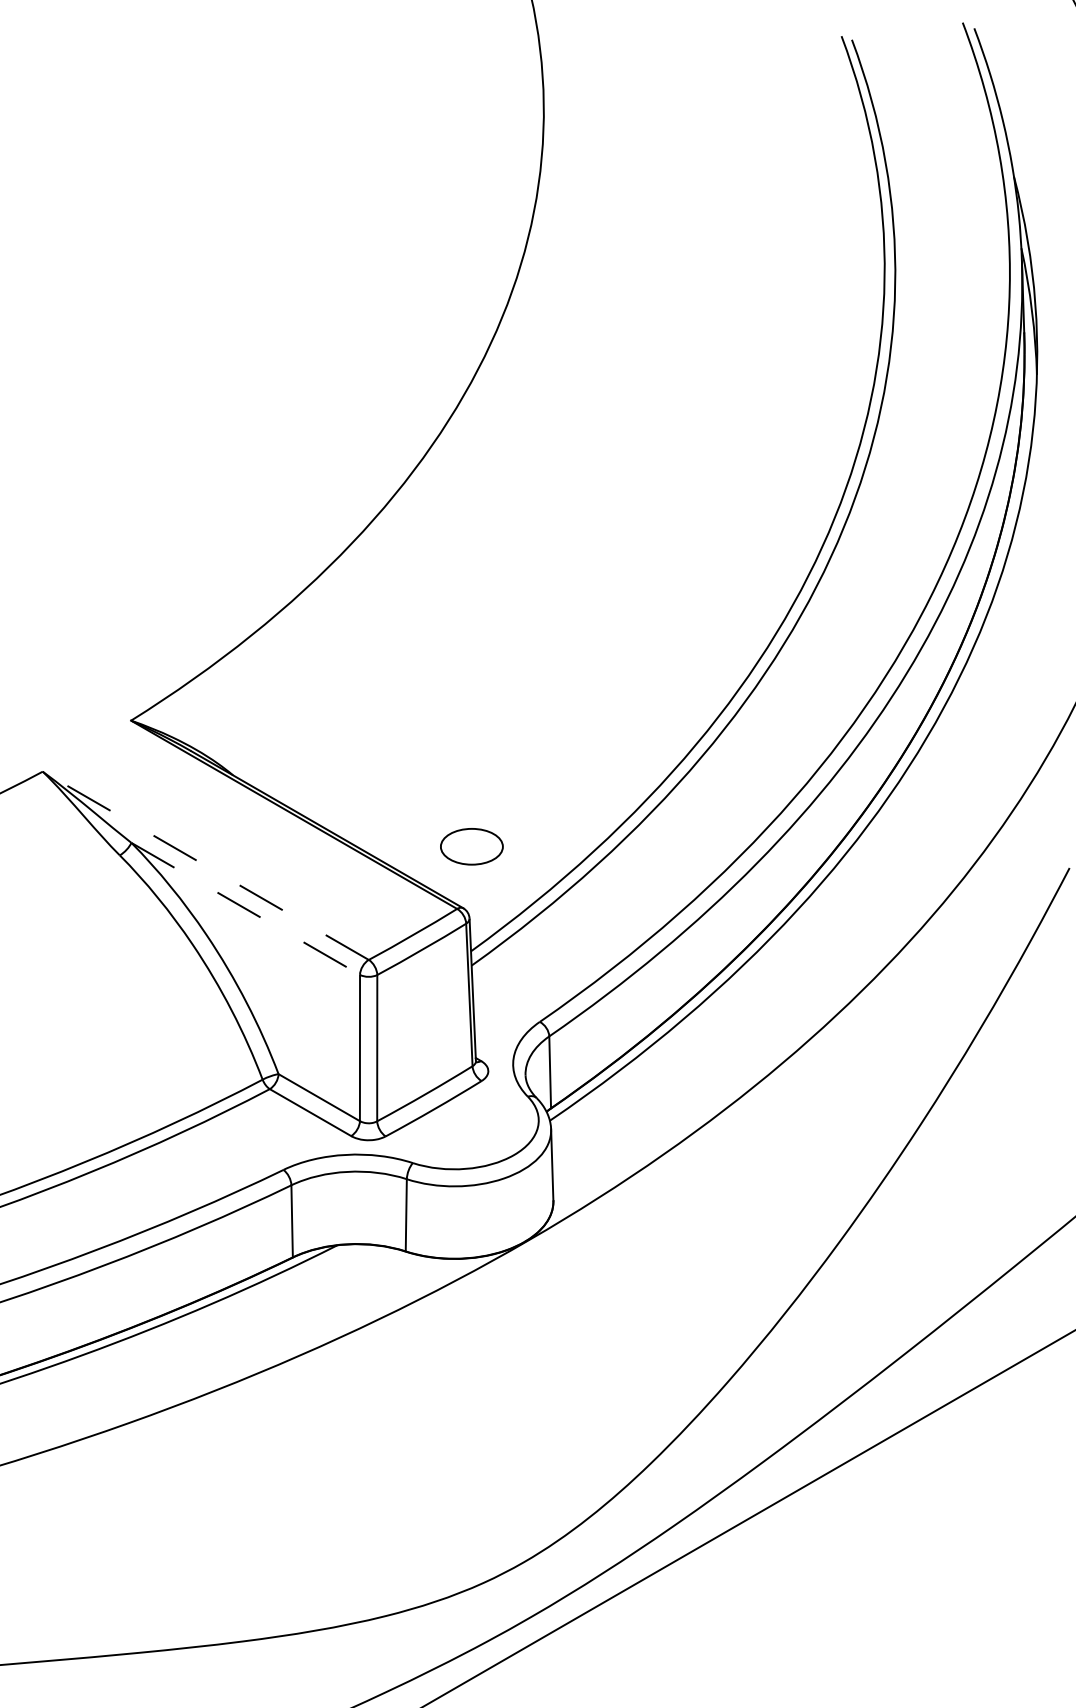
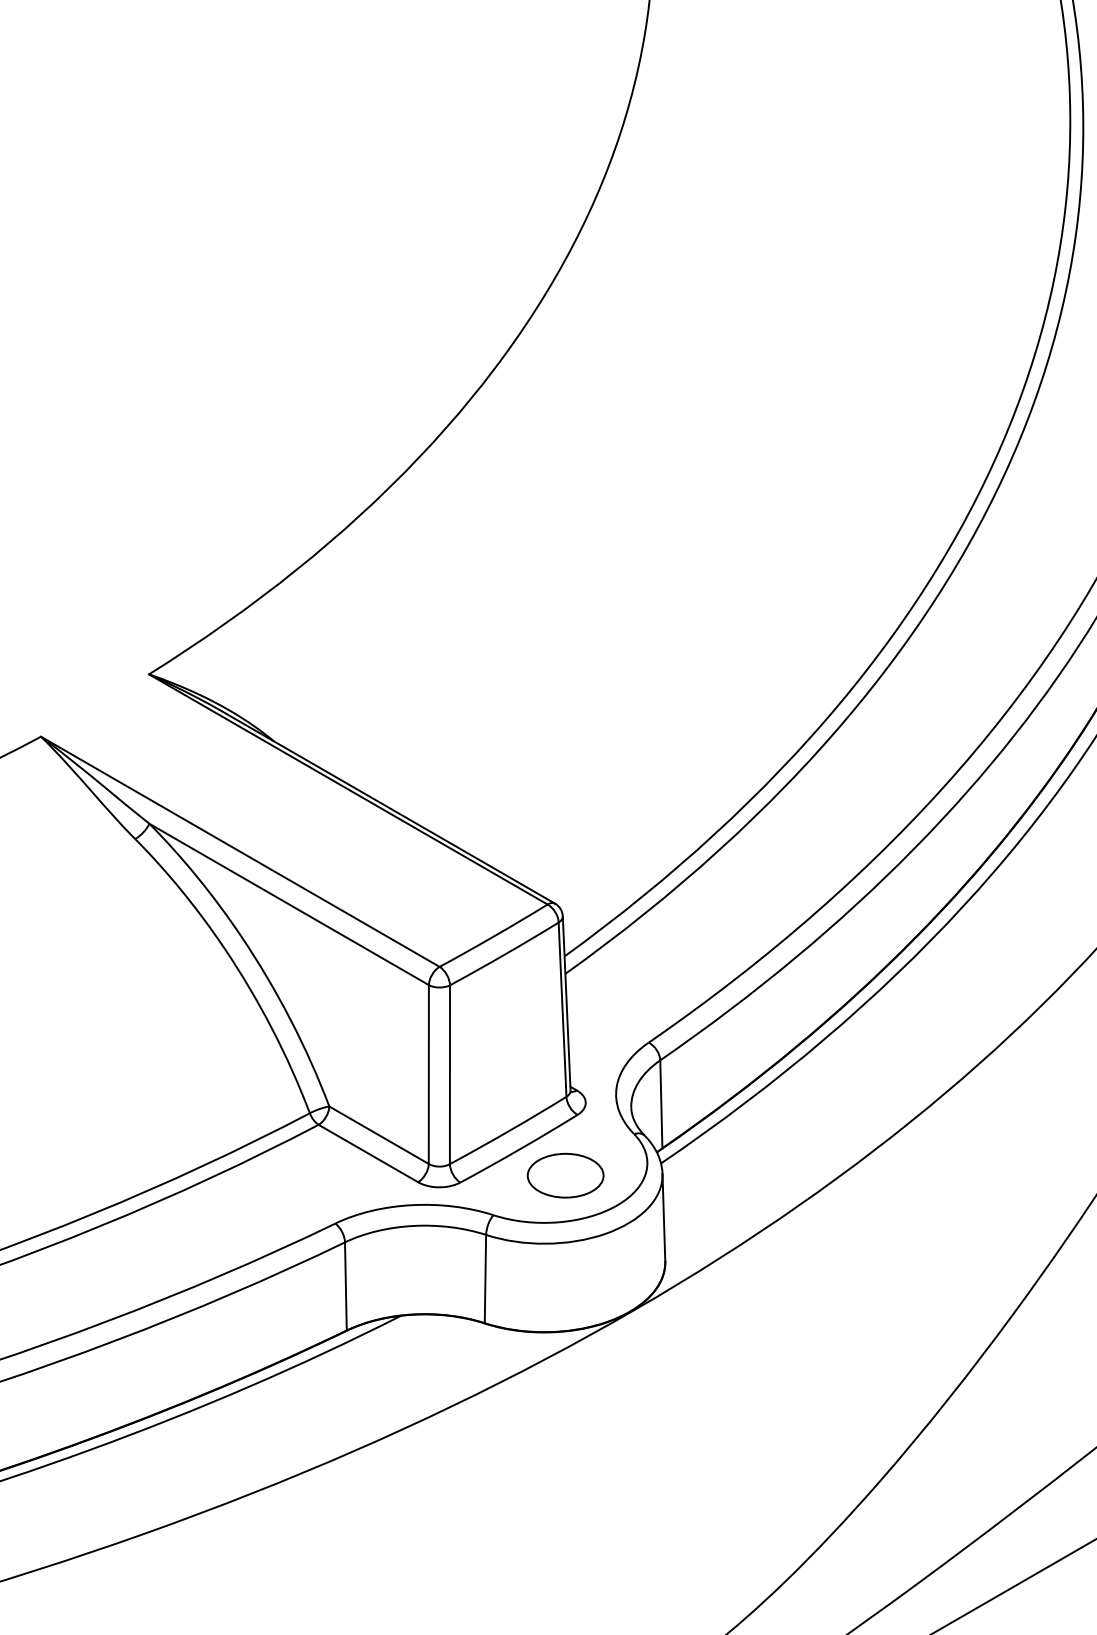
part: (471, 846) -> (565, 1175), moved
line: (205, 865) -> (239, 851), dashed -> solid
line: (245, 908) -> (288, 903), dashed -> solid

